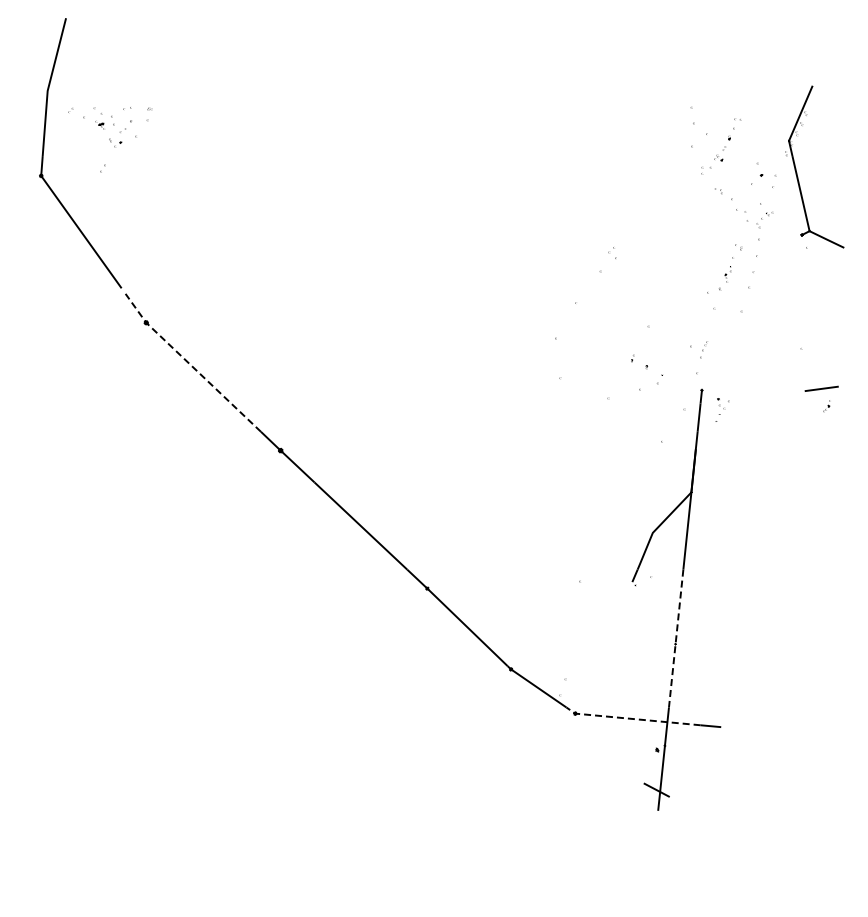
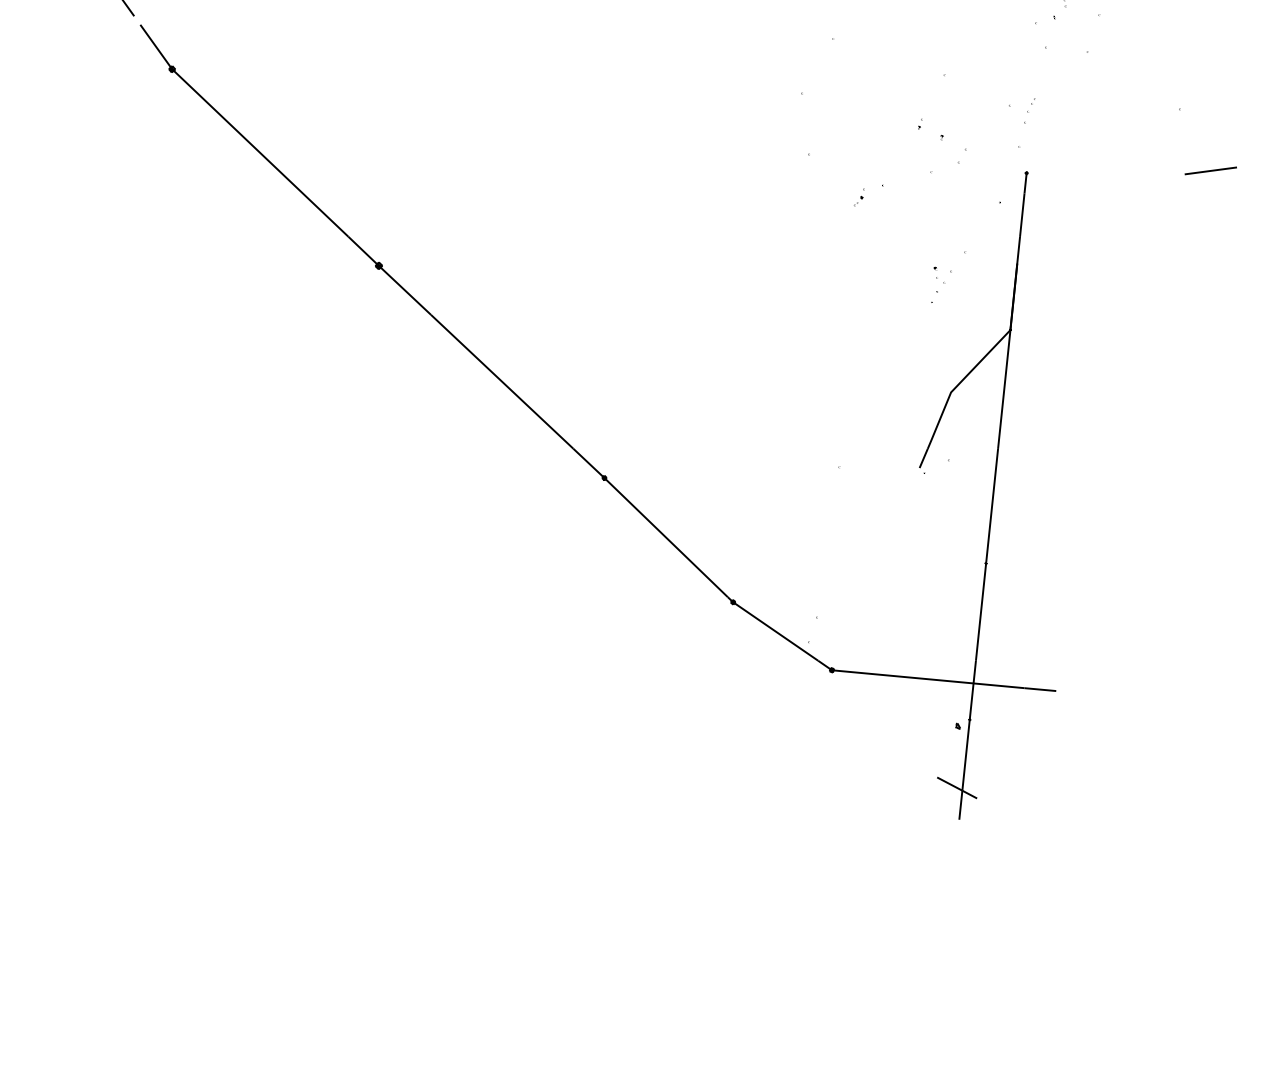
line: (190, 364) -> (240, 133), dashed -> solid
part: (826, 406) -> (858, 197), moved
part: (722, 409) -> (941, 284), moved
line: (676, 639) -> (987, 556), dashed -> solid
line: (632, 718) -> (919, 677), dashed -> solid

